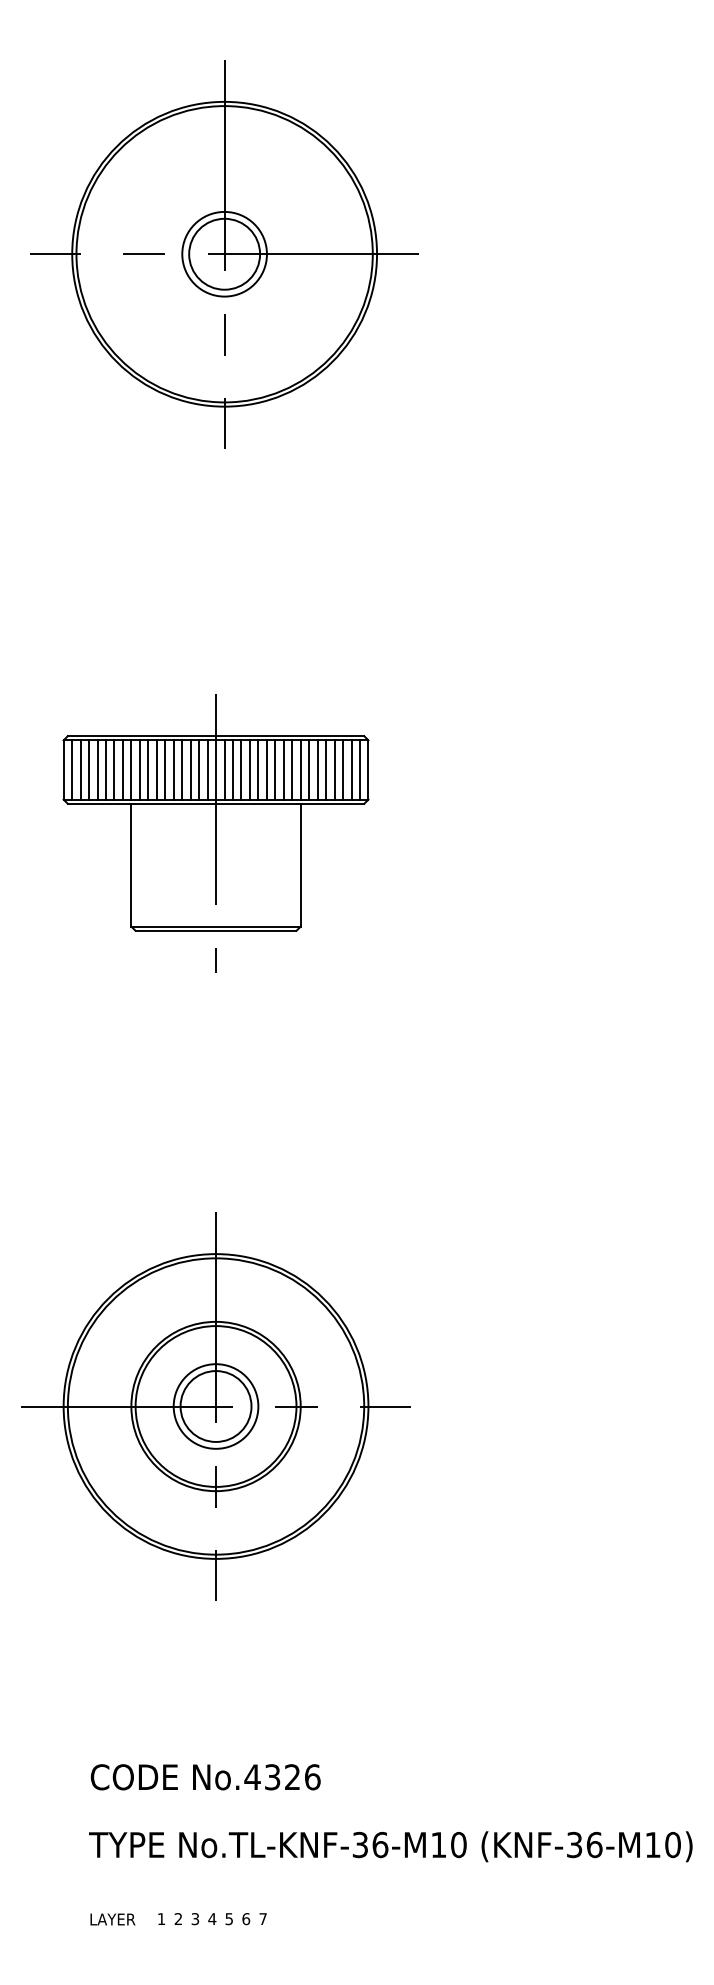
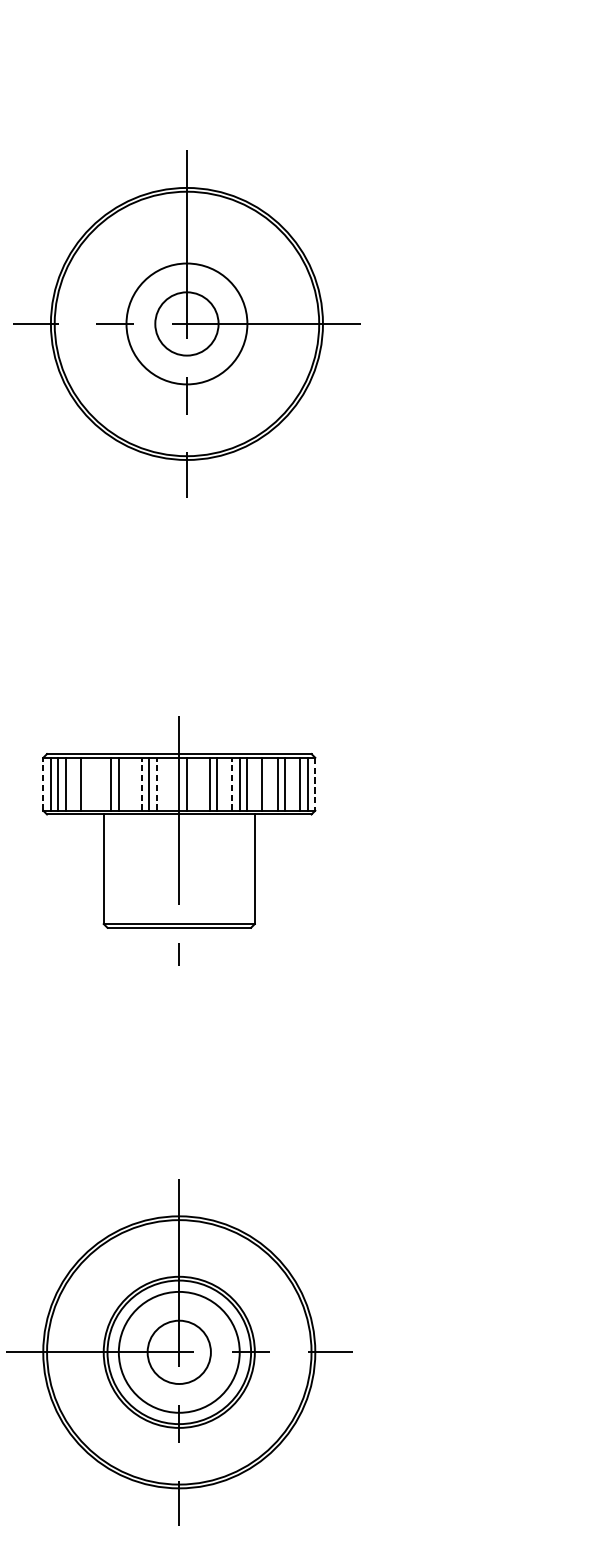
circle: (224, 253) -> (186, 323), size x1.6
line: (63, 769) -> (43, 783), solid -> dashed
line: (97, 769) -> (73, 783), removed
line: (114, 769) -> (88, 783), removed
line: (122, 769) -> (95, 783), removed
line: (131, 769) -> (103, 783), removed
line: (156, 769) -> (126, 783), removed
line: (165, 769) -> (134, 783), removed
line: (173, 769) -> (141, 783), solid -> dashed
line: (190, 769) -> (156, 783), solid -> dashed
line: (199, 769) -> (164, 783), removed
line: (207, 769) -> (171, 783), removed
line: (232, 769) -> (193, 783), removed
line: (241, 769) -> (202, 783), removed
line: (266, 769) -> (224, 783), removed
line: (275, 769) -> (232, 783), solid -> dashed
line: (300, 769) -> (254, 783), removed
line: (317, 769) -> (269, 783), removed
line: (343, 769) -> (293, 783), removed
line: (368, 769) -> (315, 783), solid -> dashed
circle: (215, 1406) -> (178, 1352), size x1.6

